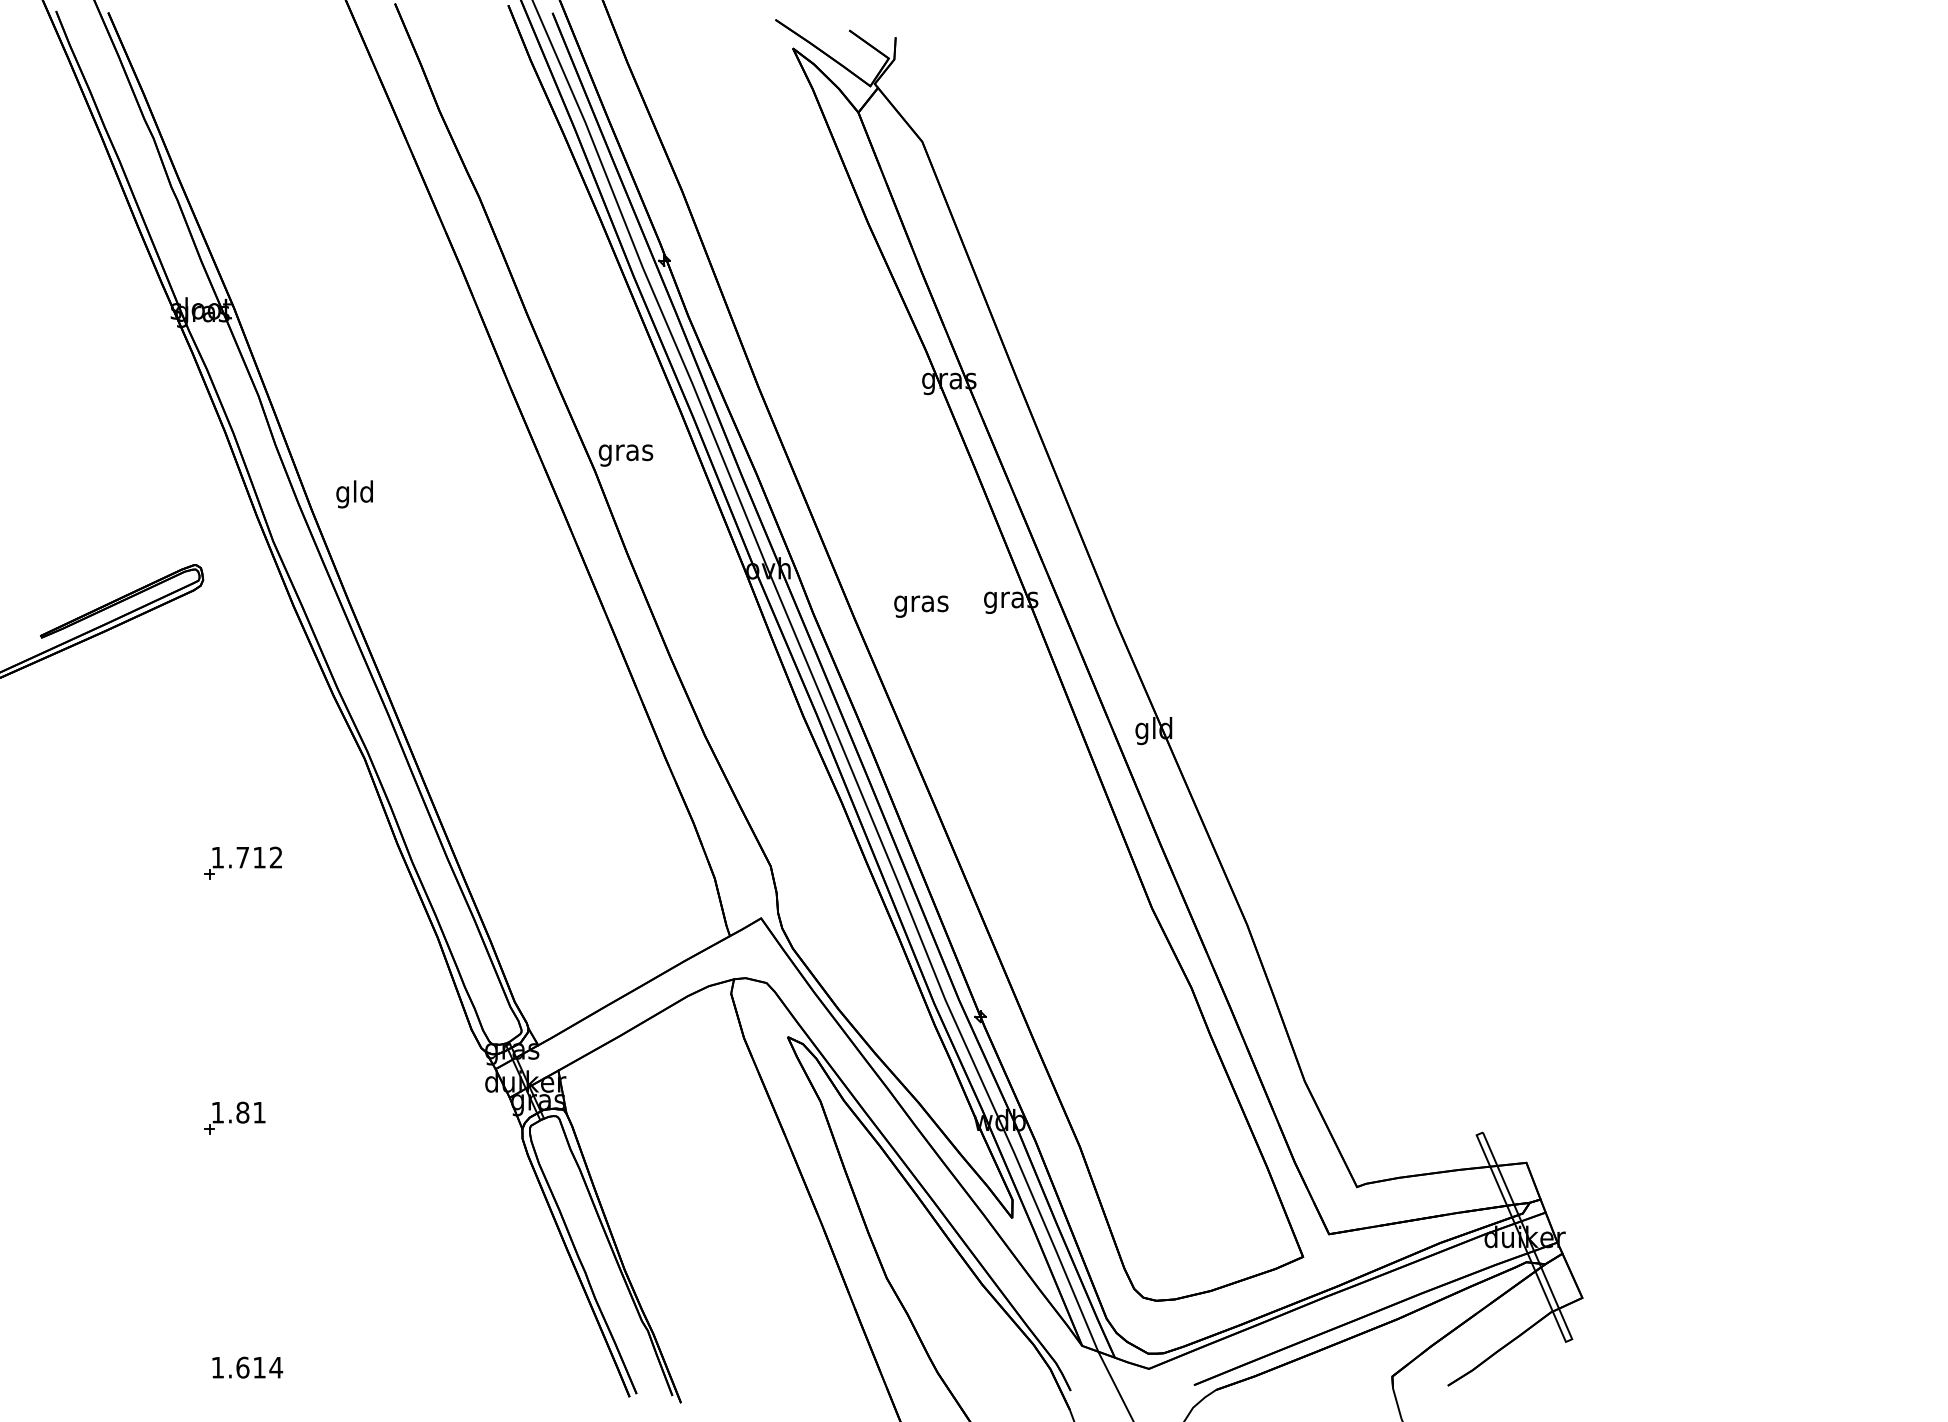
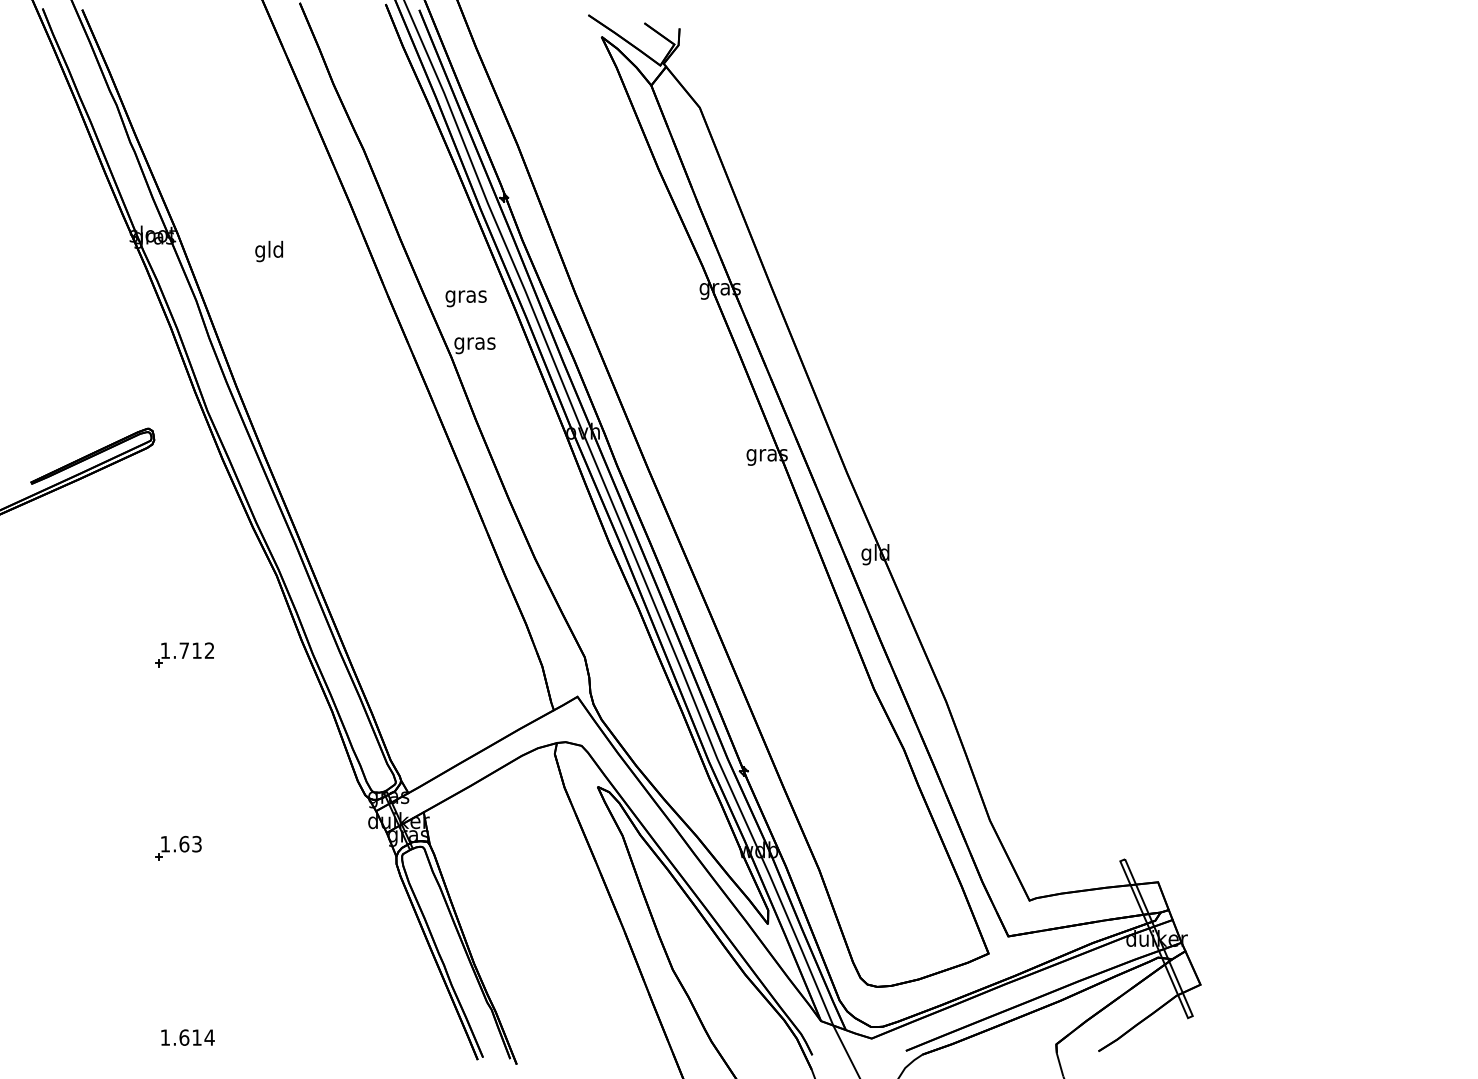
text: (354, 494) -> (269, 251), moved
text: (921, 606) -> (466, 298), moved
text: (250, 1112) -> (190, 844), 1.81 -> 1.63

